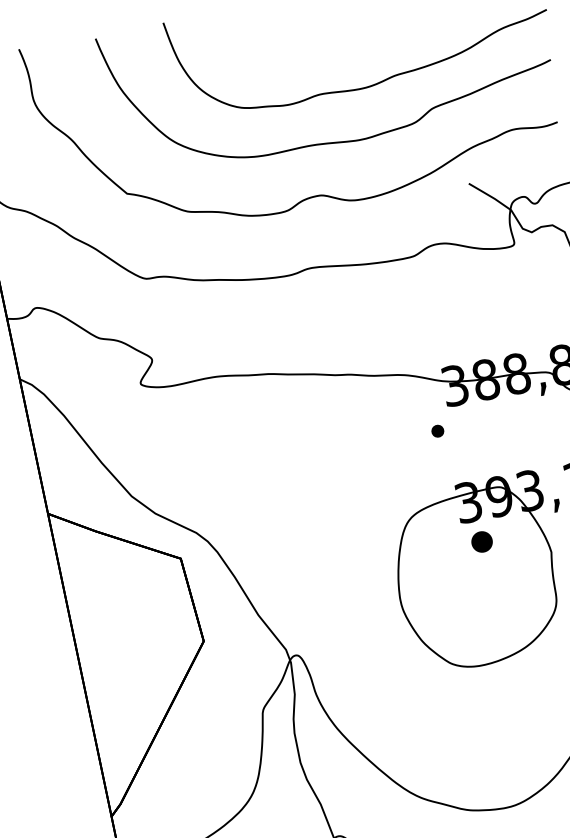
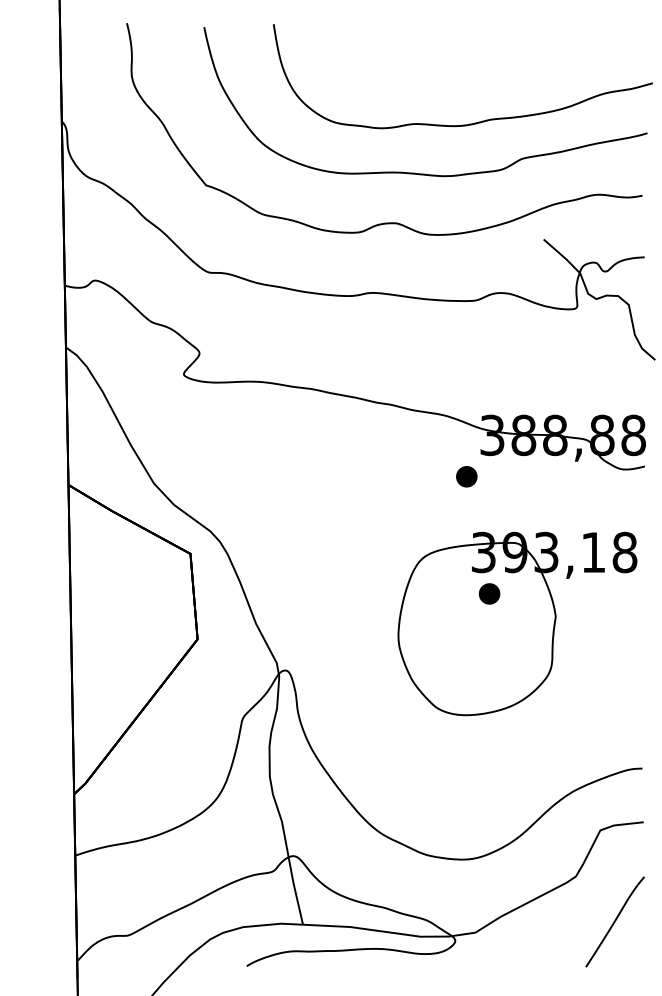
part: (437, 430) -> (466, 476), size x1.67

